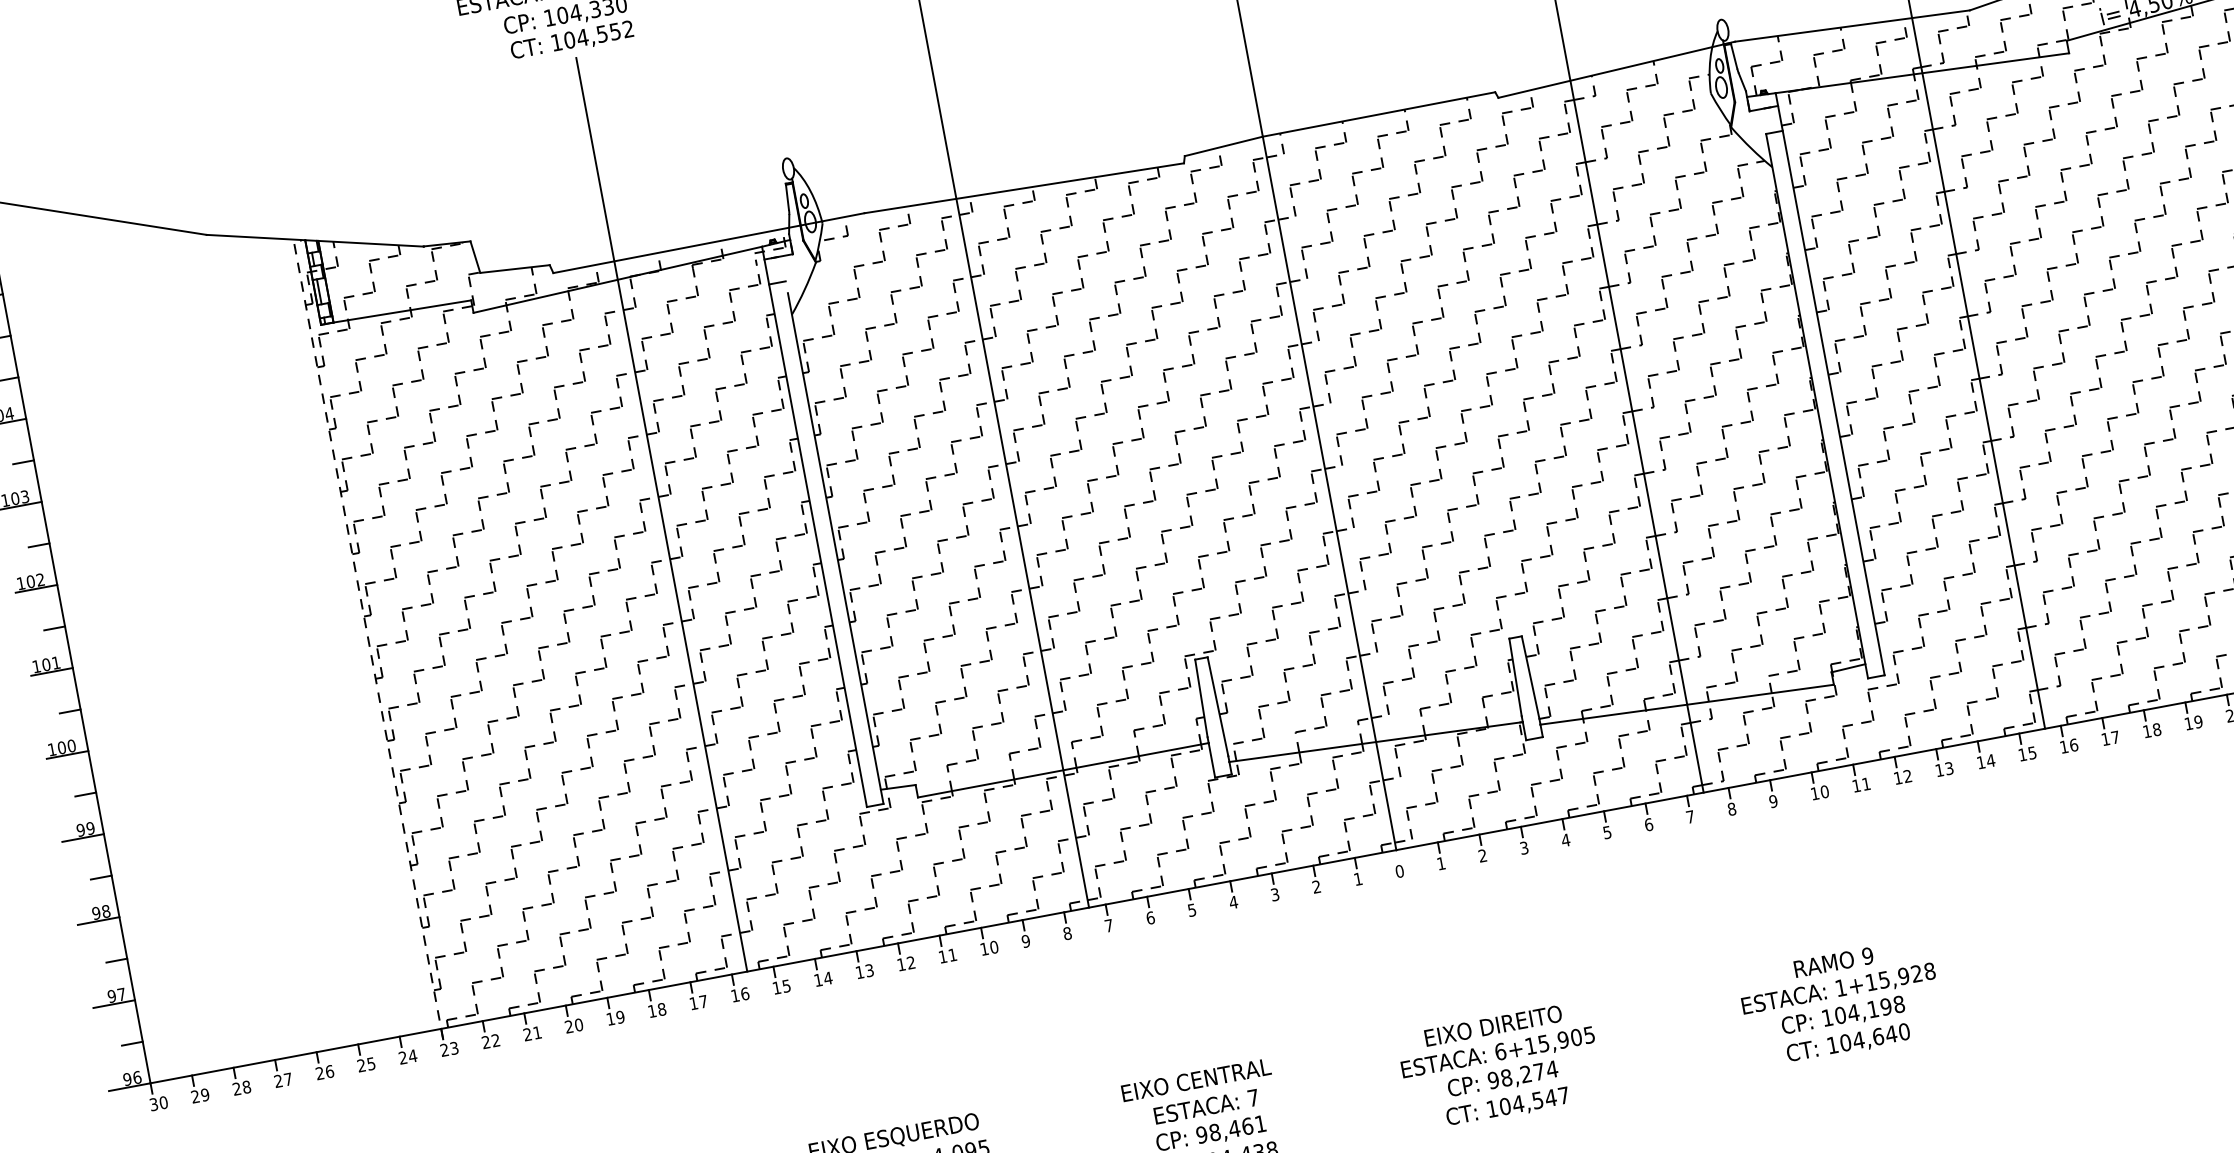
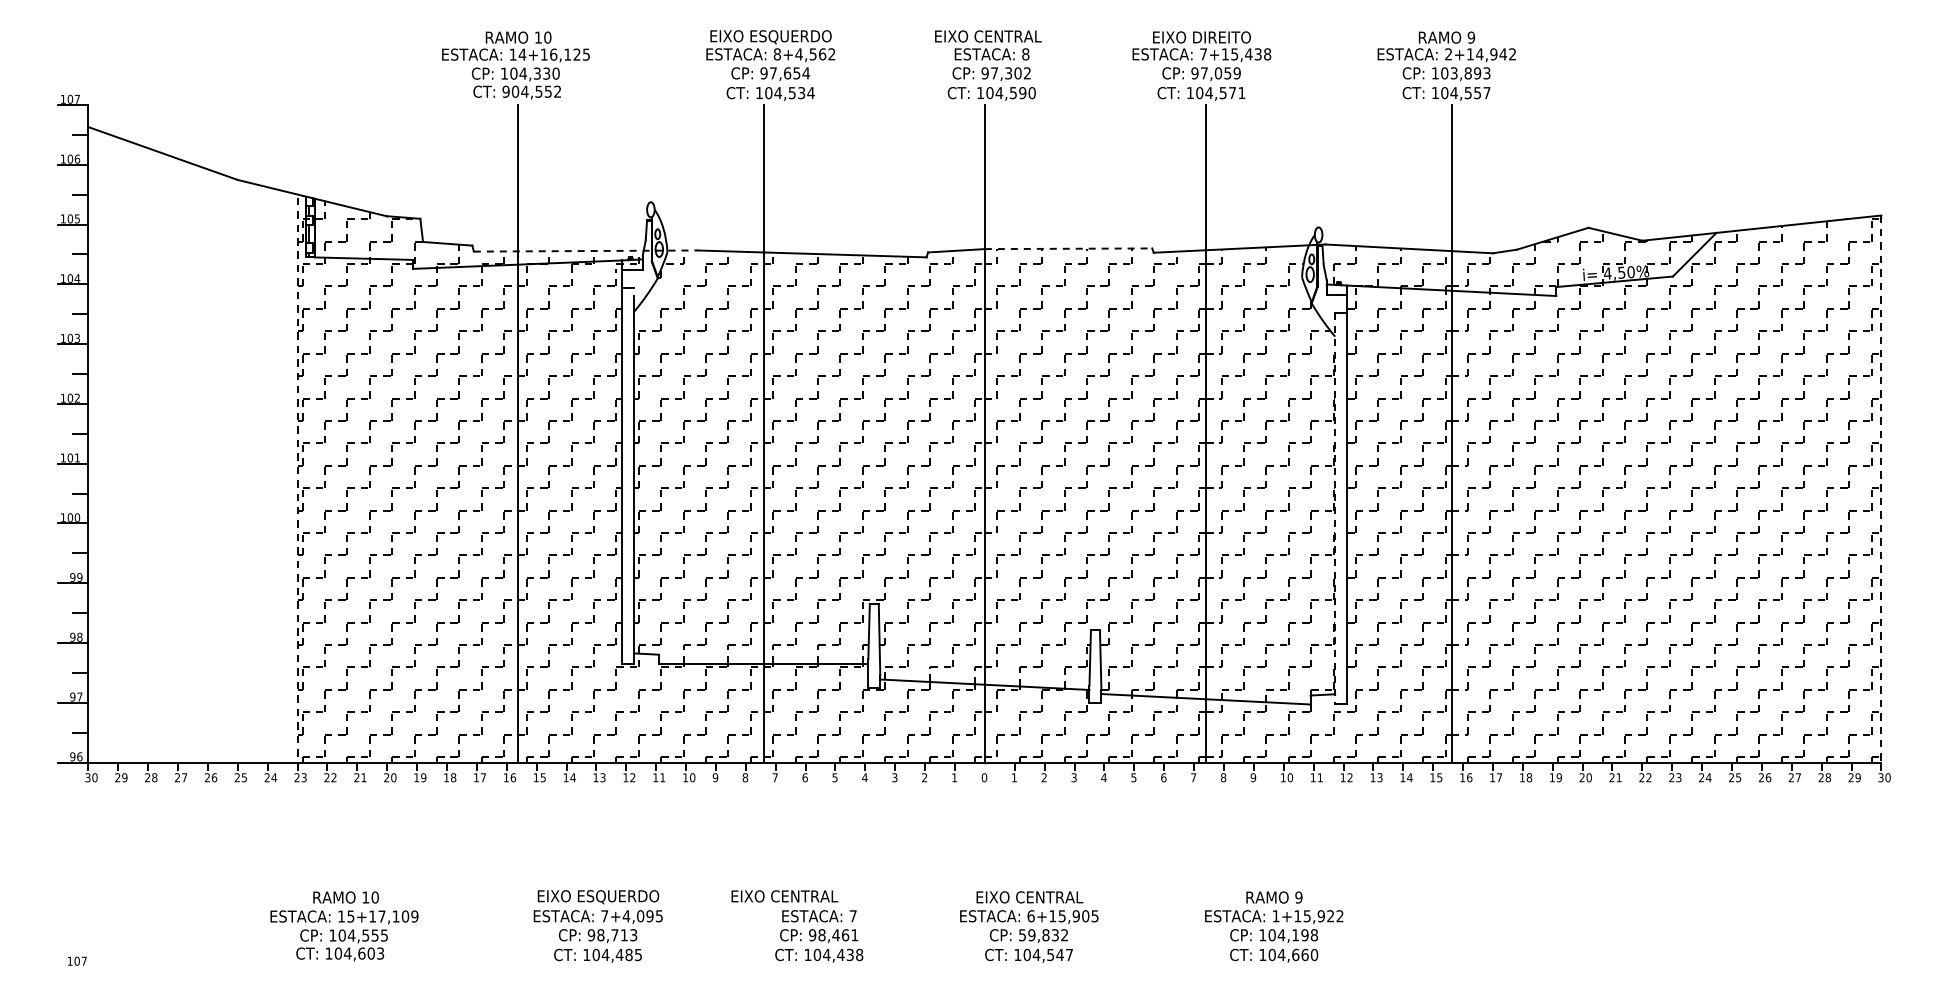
text: (555, 42) -> (505, 91), 104,552 -> 904,552
line: (1378, 114) -> (1068, 248), solid -> dashed
line: (709, 243) -> (586, 251), solid -> dashed
line: (1817, 405) -> (1335, 508), solid -> dashed
text: (1929, 971) -> (1339, 916), 1+15,928 -> 1+15,922
text: (1493, 1026) -> (1029, 897), EIXO DIREITO -> EIXO CENTRAL
text: (1890, 1033) -> (1304, 954), 104,640 -> 104,660
text: (1522, 1075) -> (1043, 935), 98,274 -> 59,832
text: (1195, 1080) -> (784, 896), moved

